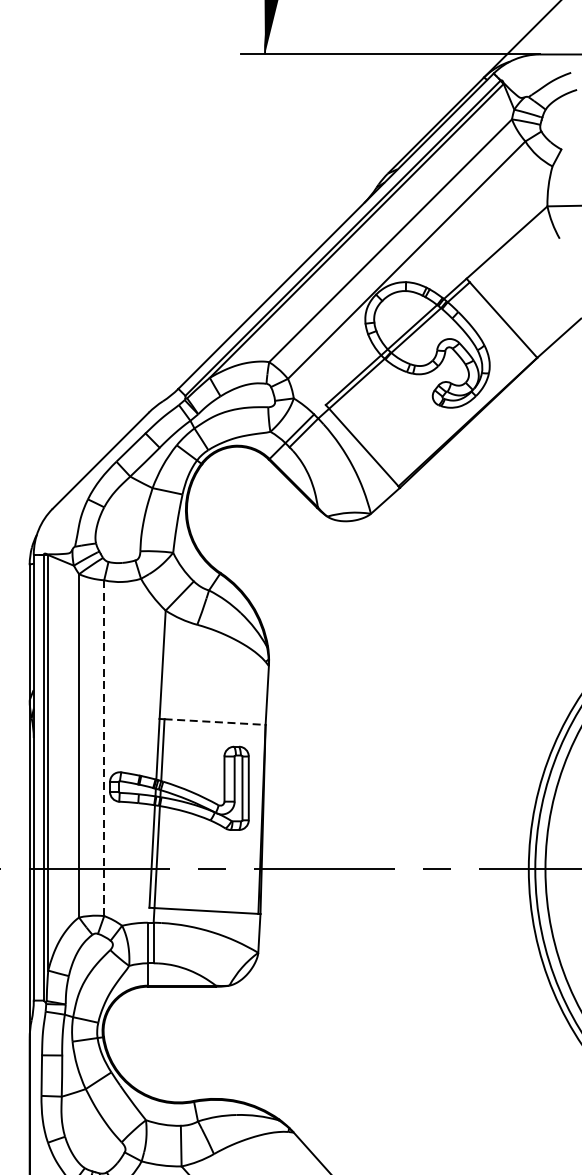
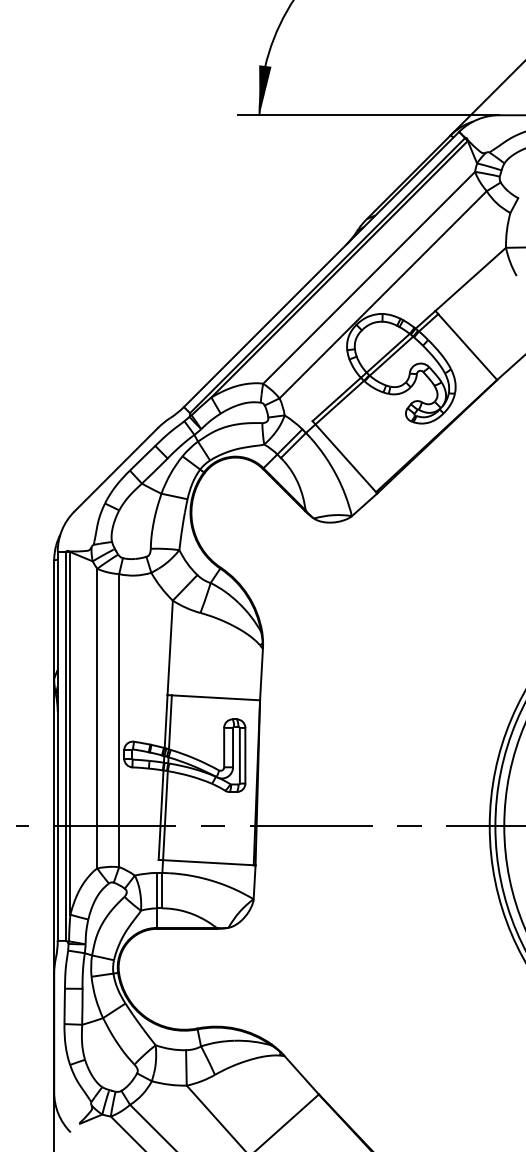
line: (215, 721) -> (216, 697), dashed -> solid
line: (104, 748) -> (119, 720), dashed -> solid

